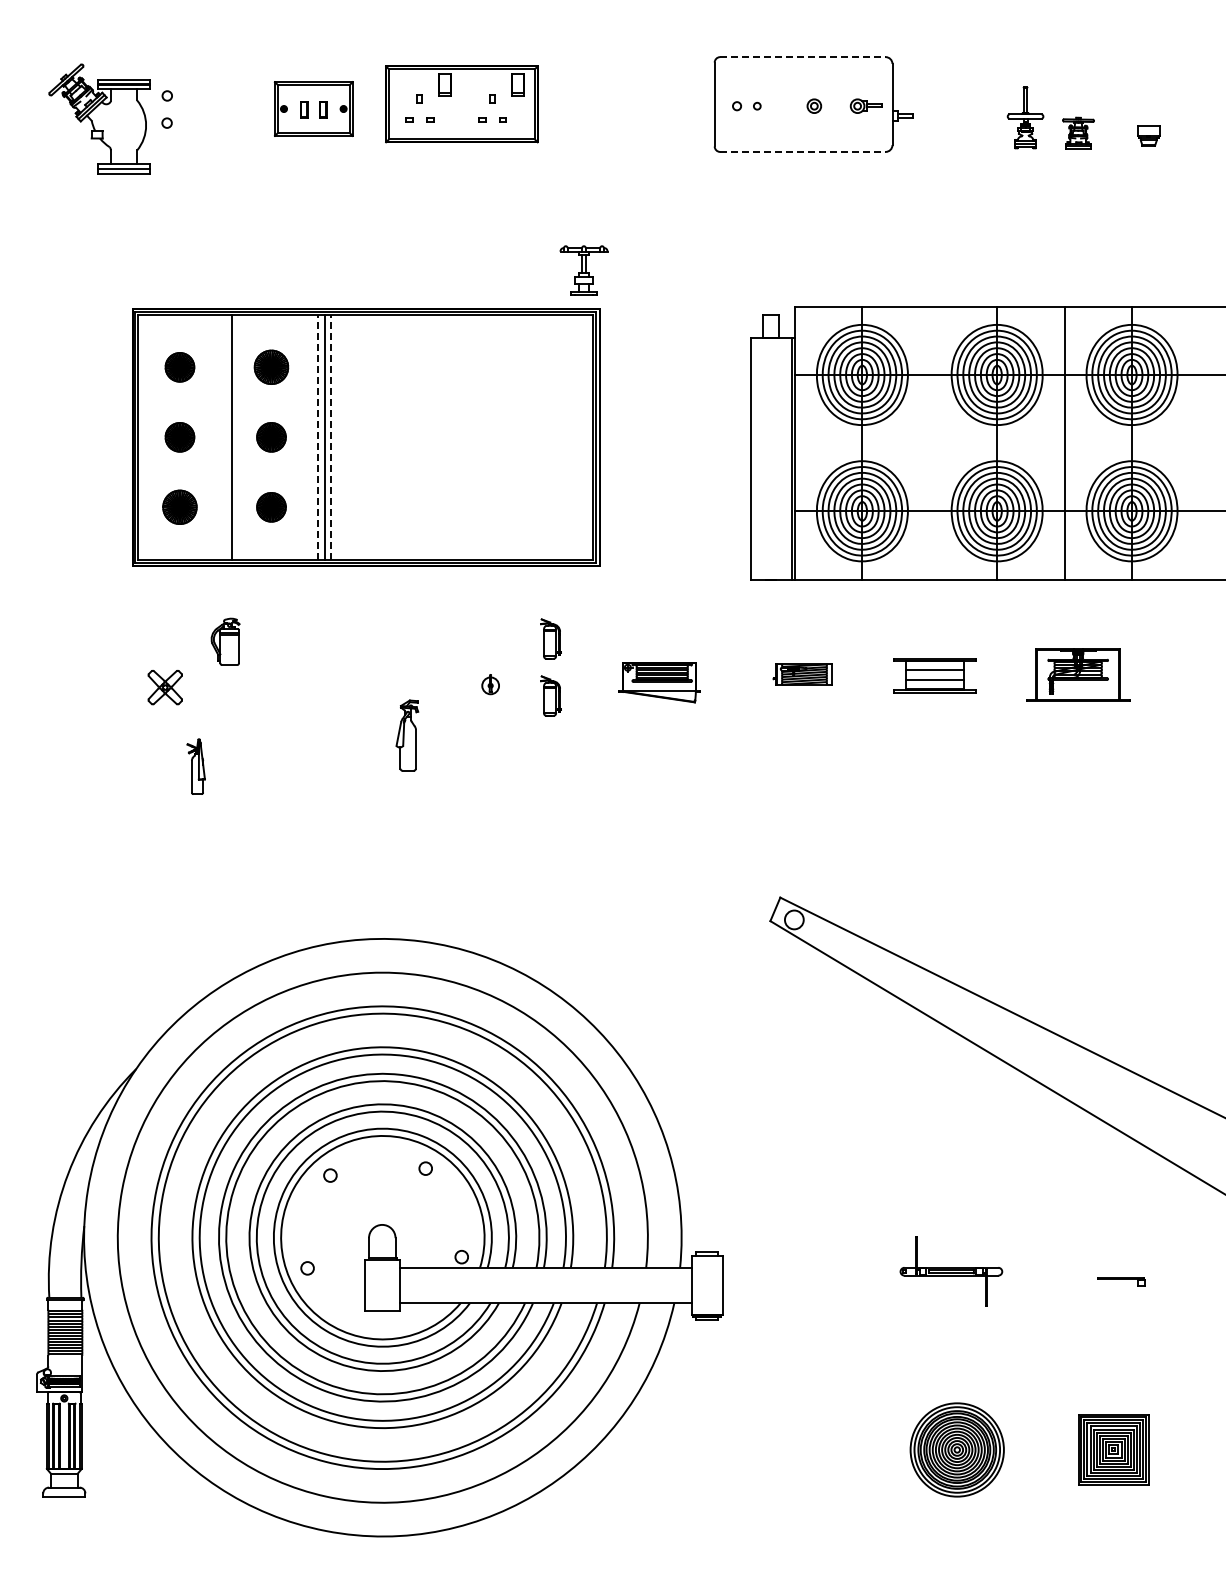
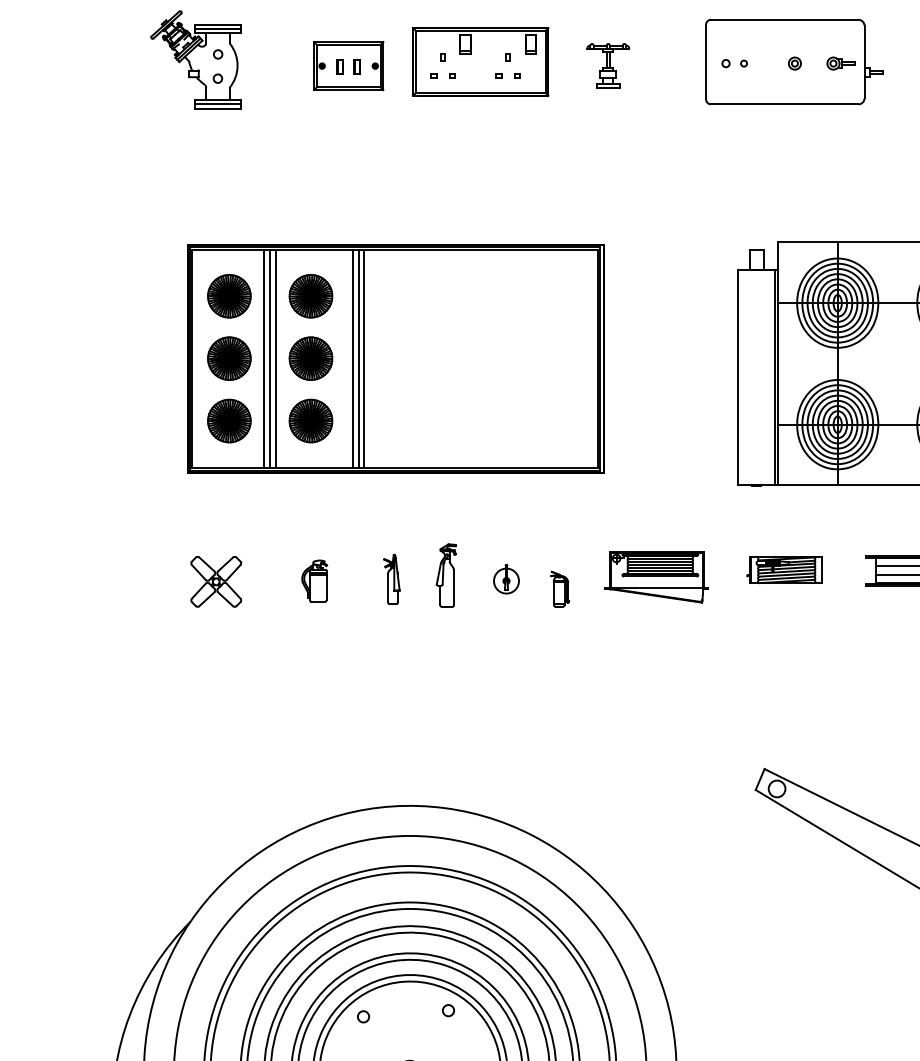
line: (802, 57) -> (784, 20), dashed -> solid
part: (99, 118) -> (196, 59), moved
line: (802, 151) -> (784, 103), dashed -> solid
part: (583, 270) -> (607, 65), moved
part: (179, 367) -> (229, 296), size x1.67
part: (271, 367) -> (311, 296), size x1.43
part: (179, 437) -> (229, 358), size x1.67
line: (219, 437) -> (264, 358), added
line: (225, 437) -> (270, 358), added
part: (271, 437) -> (311, 358), size x1.67
line: (318, 437) -> (352, 358), dashed -> solid
line: (330, 437) -> (363, 358), dashed -> solid
part: (179, 507) -> (229, 421), size x1.43
part: (271, 507) -> (311, 421), size x1.67
part: (550, 638) -> (559, 538), removed
part: (225, 641) -> (314, 580), moved
part: (802, 674) -> (784, 570), size x1.43
part: (659, 682) -> (656, 577), size x1.43
part: (490, 684) -> (506, 579), size x1.67
part: (165, 687) -> (216, 581), size x1.67
part: (407, 735) -> (446, 575), moved
part: (195, 766) -> (391, 579), moved

